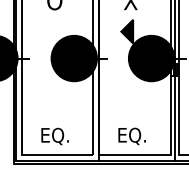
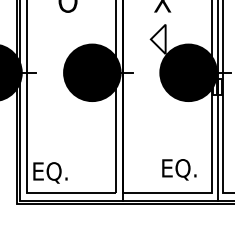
fill: (126, 31) -> (157, 39), removed
text: (55, 136) -> (50, 172), moved
text: (132, 136) -> (179, 169), moved

